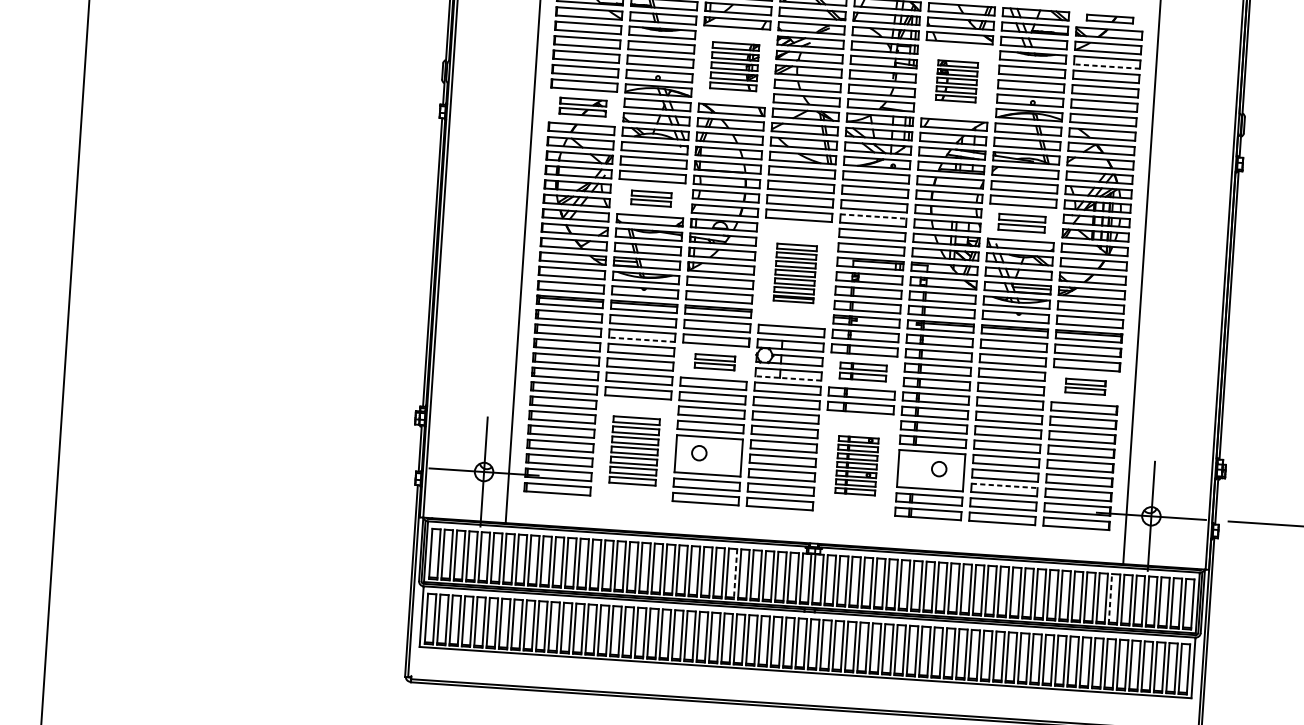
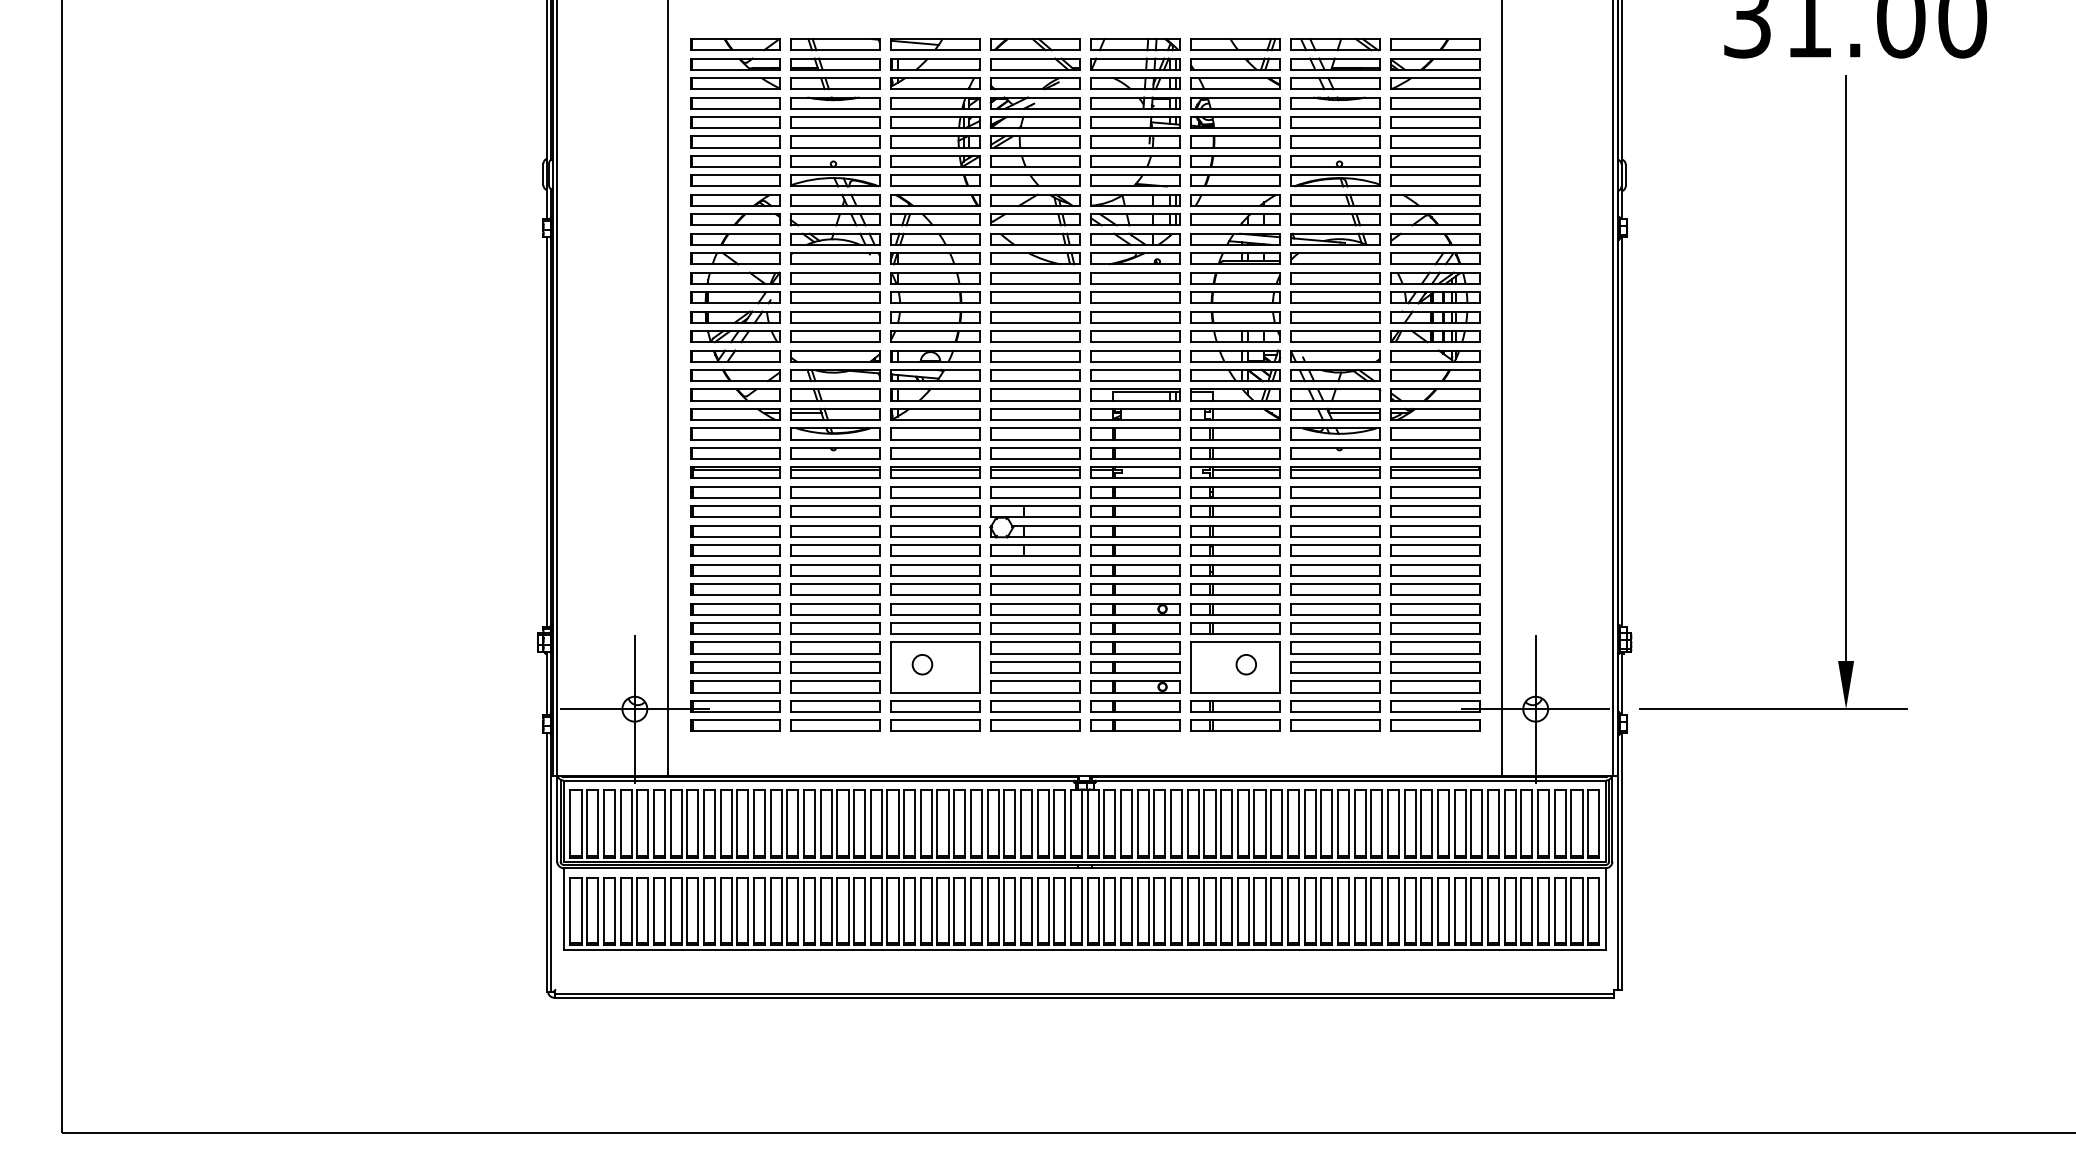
part: (1109, 19) -> (1435, 44), size x1.43
part: (734, 66) -> (935, 141), size x1.43
line: (1106, 66) -> (1435, 108), dashed -> solid
part: (956, 81) -> (1235, 141), size x1.67
part: (583, 106) -> (735, 209), size x1.43
part: (651, 198) -> (835, 326), size x1.67
line: (874, 216) -> (1136, 331), dashed -> solid
part: (1021, 223) -> (1335, 326), size x1.43
part: (795, 273) -> (1035, 414), size x1.67
line: (641, 339) -> (834, 517), dashed -> solid
part: (715, 361) -> (935, 540), size x1.67
part: (863, 371) -> (1135, 540), size x1.43
line: (787, 378) -> (1034, 556), dashed -> solid
part: (1085, 386) -> (1435, 540), size x1.67
part: (634, 451) -> (835, 667), size x1.43
part: (856, 465) -> (1135, 667), size x1.67
line: (1005, 486) -> (1336, 681), dashed -> solid
line: (735, 574) -> (981, 824), dashed -> solid
line: (1110, 599) -> (1488, 824), dashed -> solid

